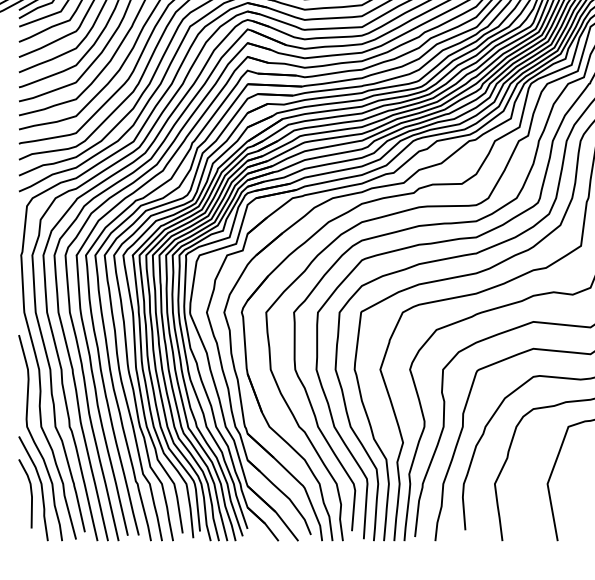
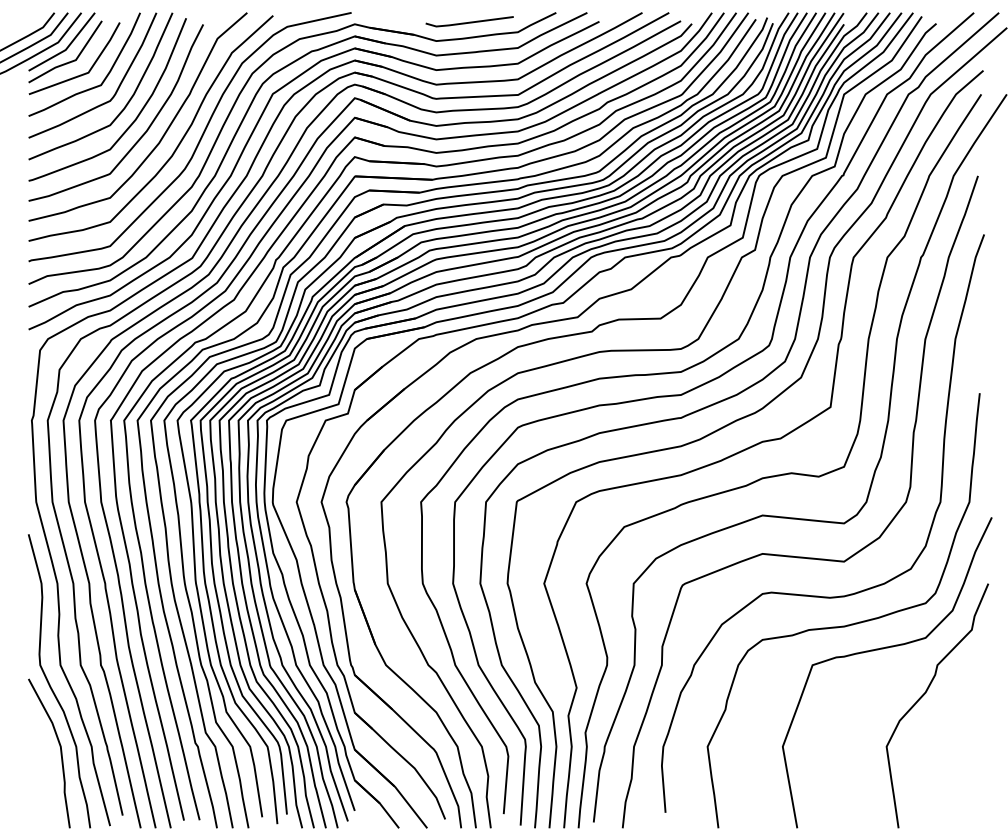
line: (30, 493) -> (45, 760), removed

